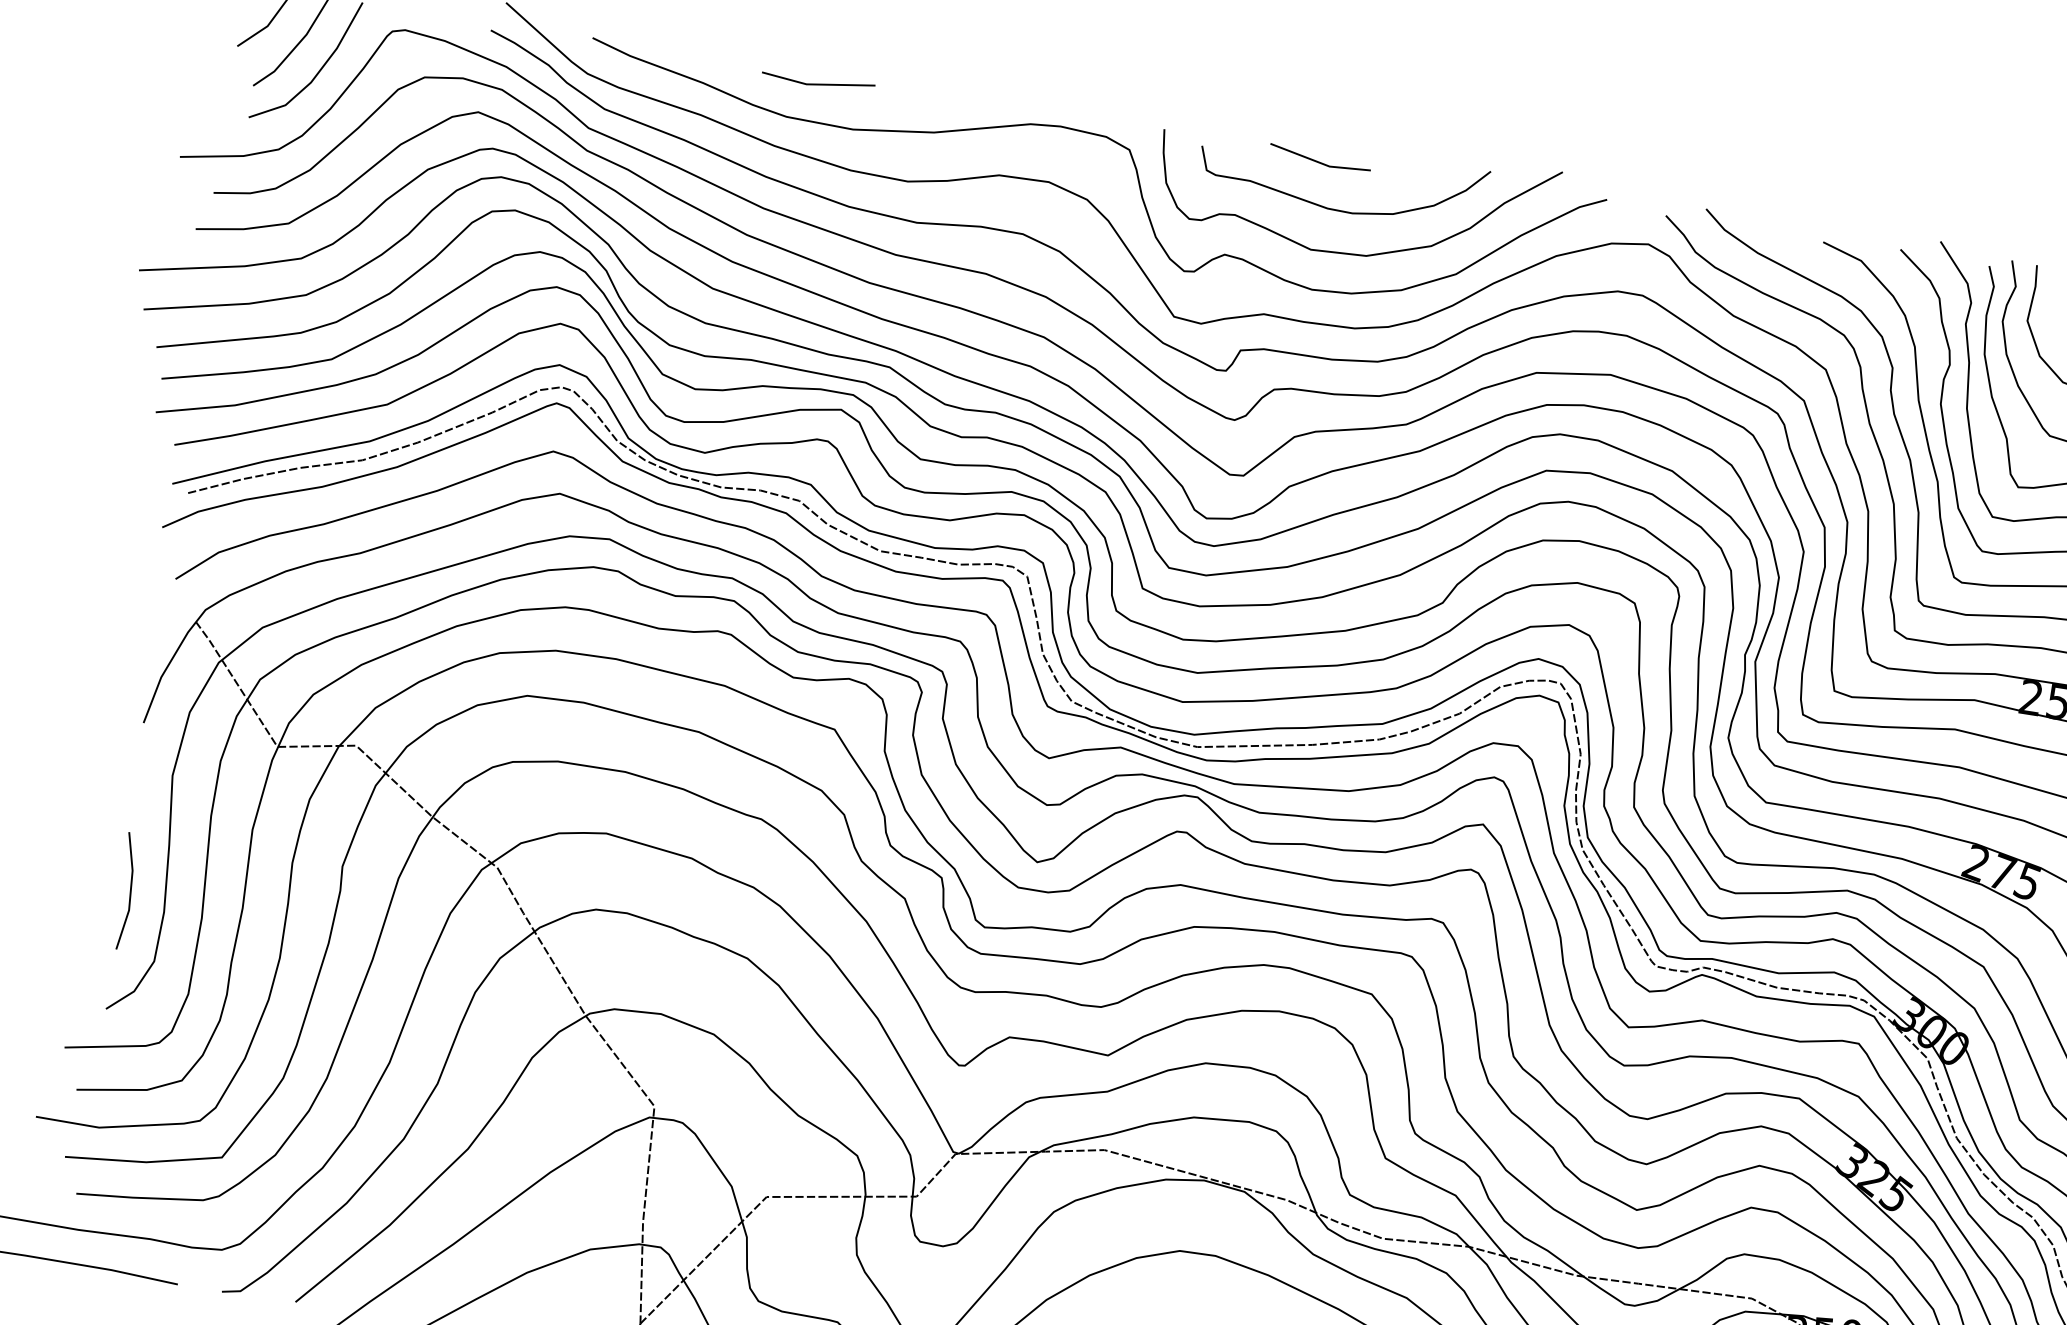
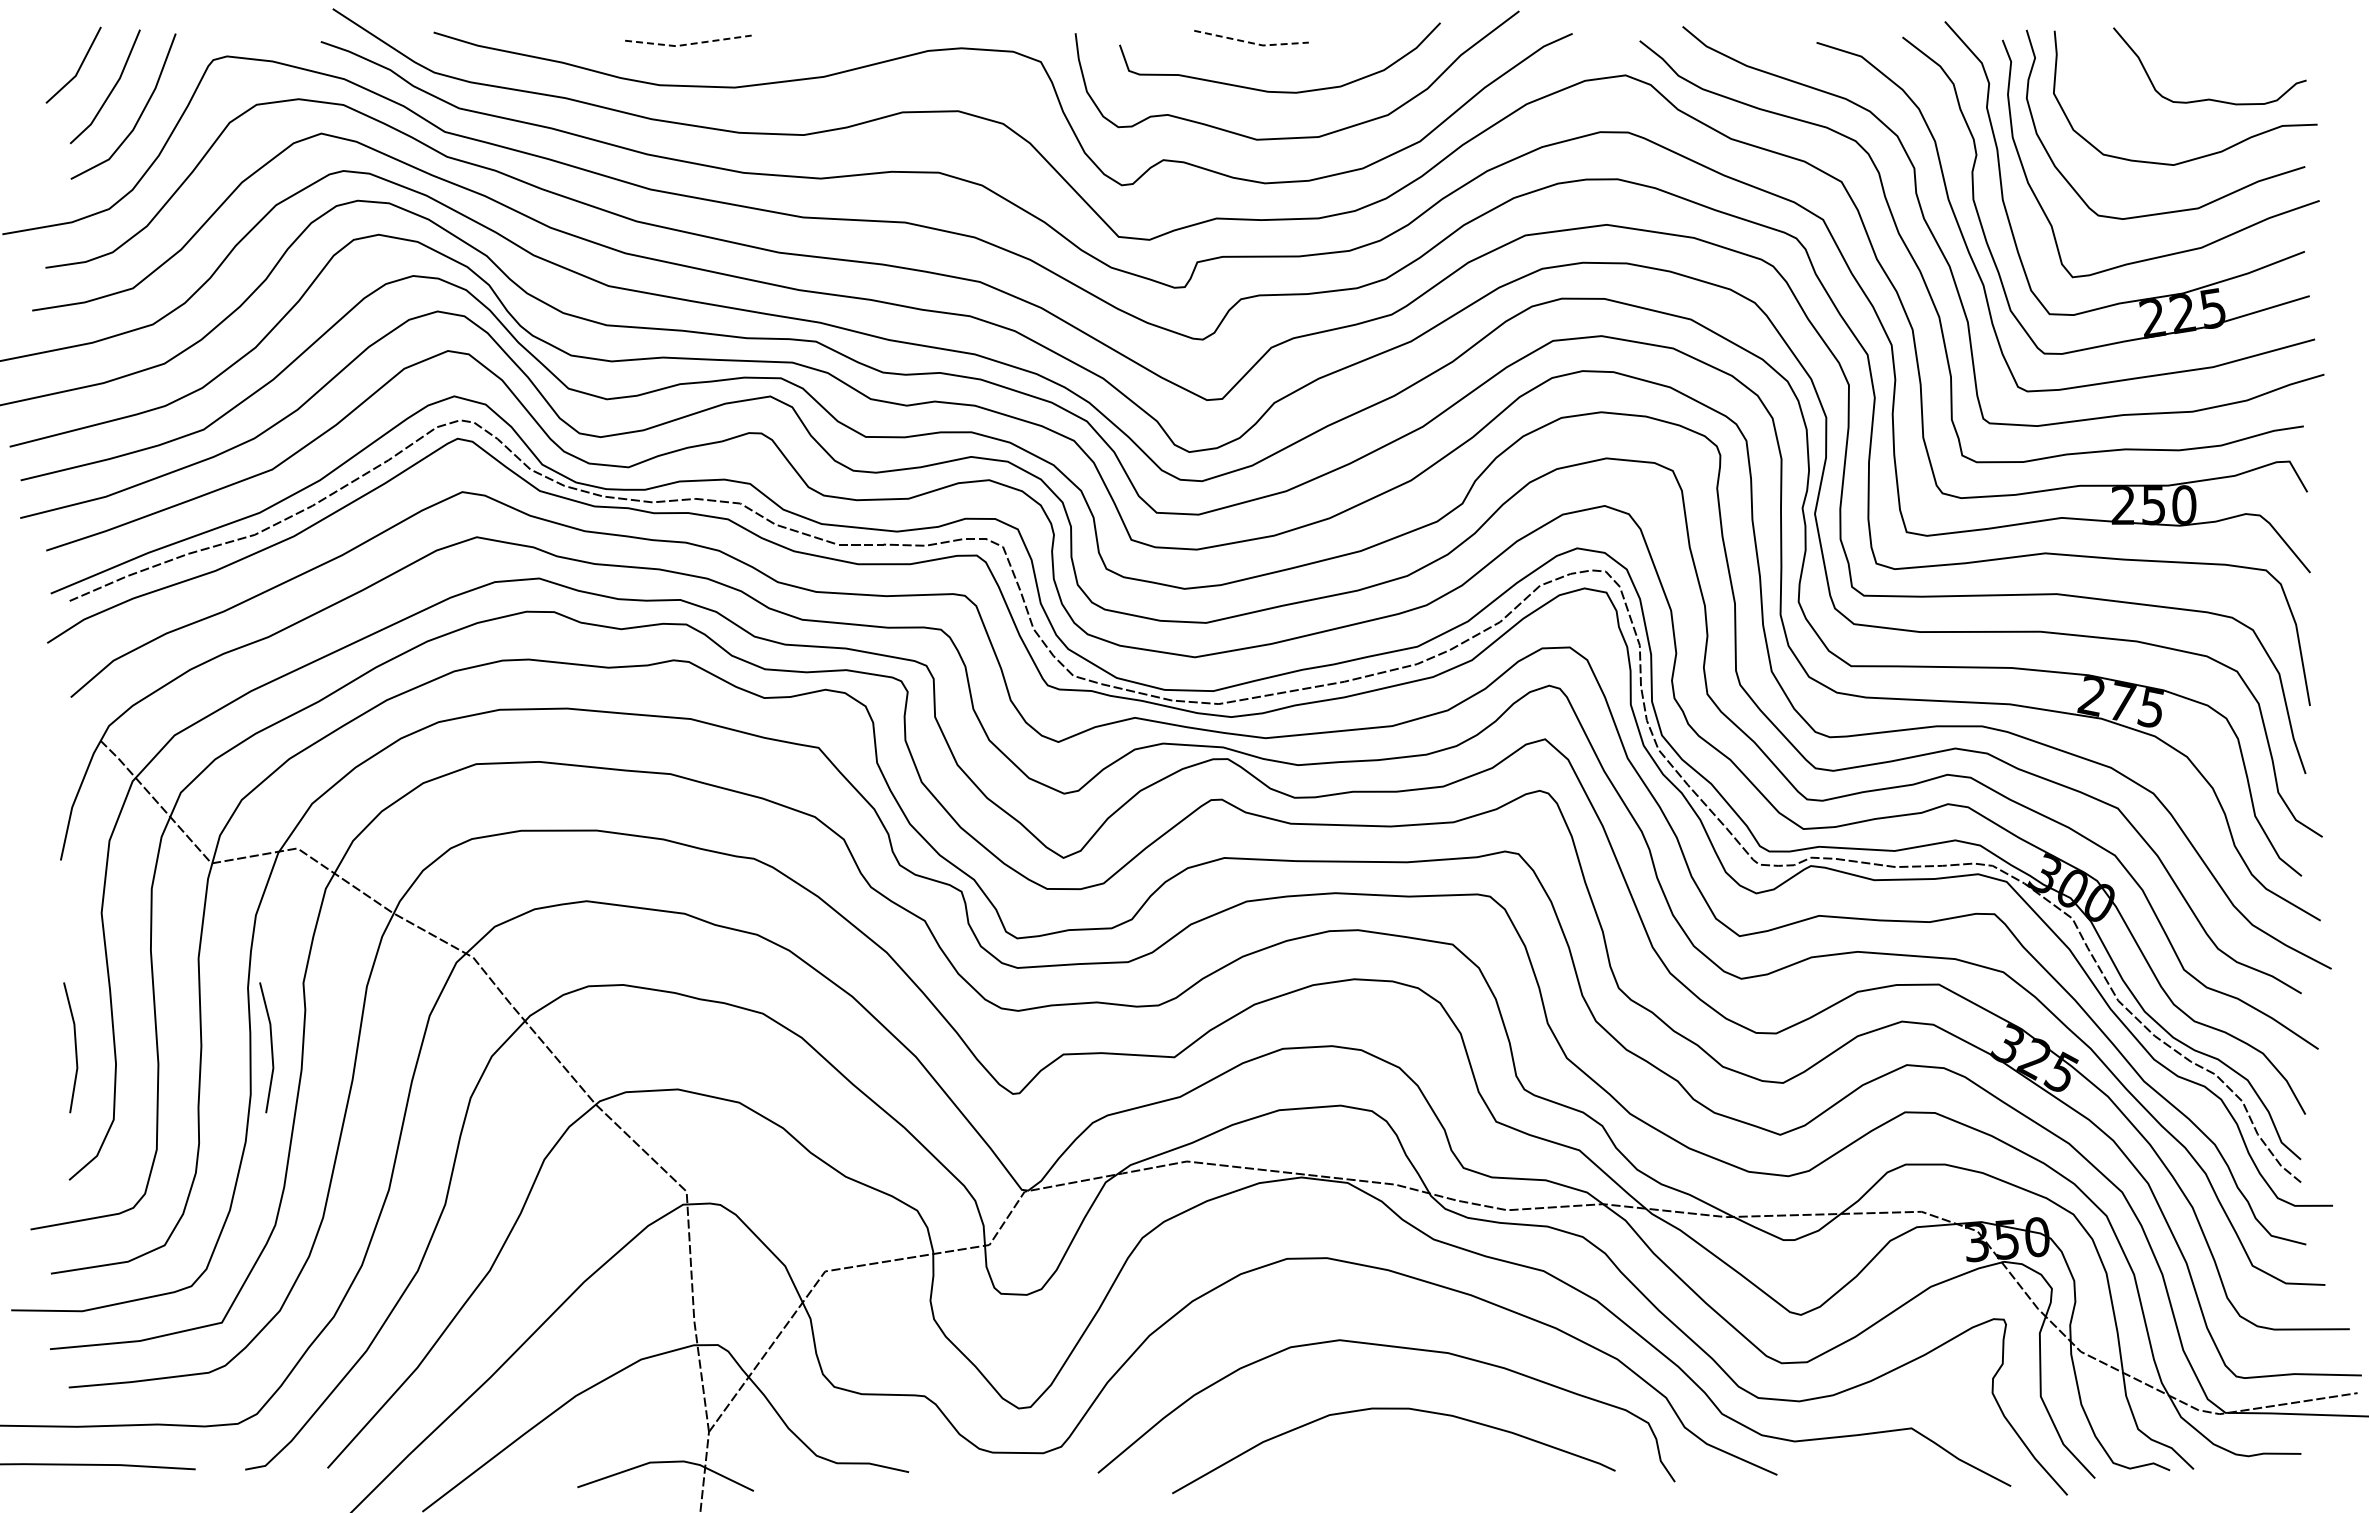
line: (817, 84) -> (687, 44), solid -> dashed
line: (1319, 163) -> (1251, 43), solid -> dashed
line: (304, 916) -> (270, 1044), added

